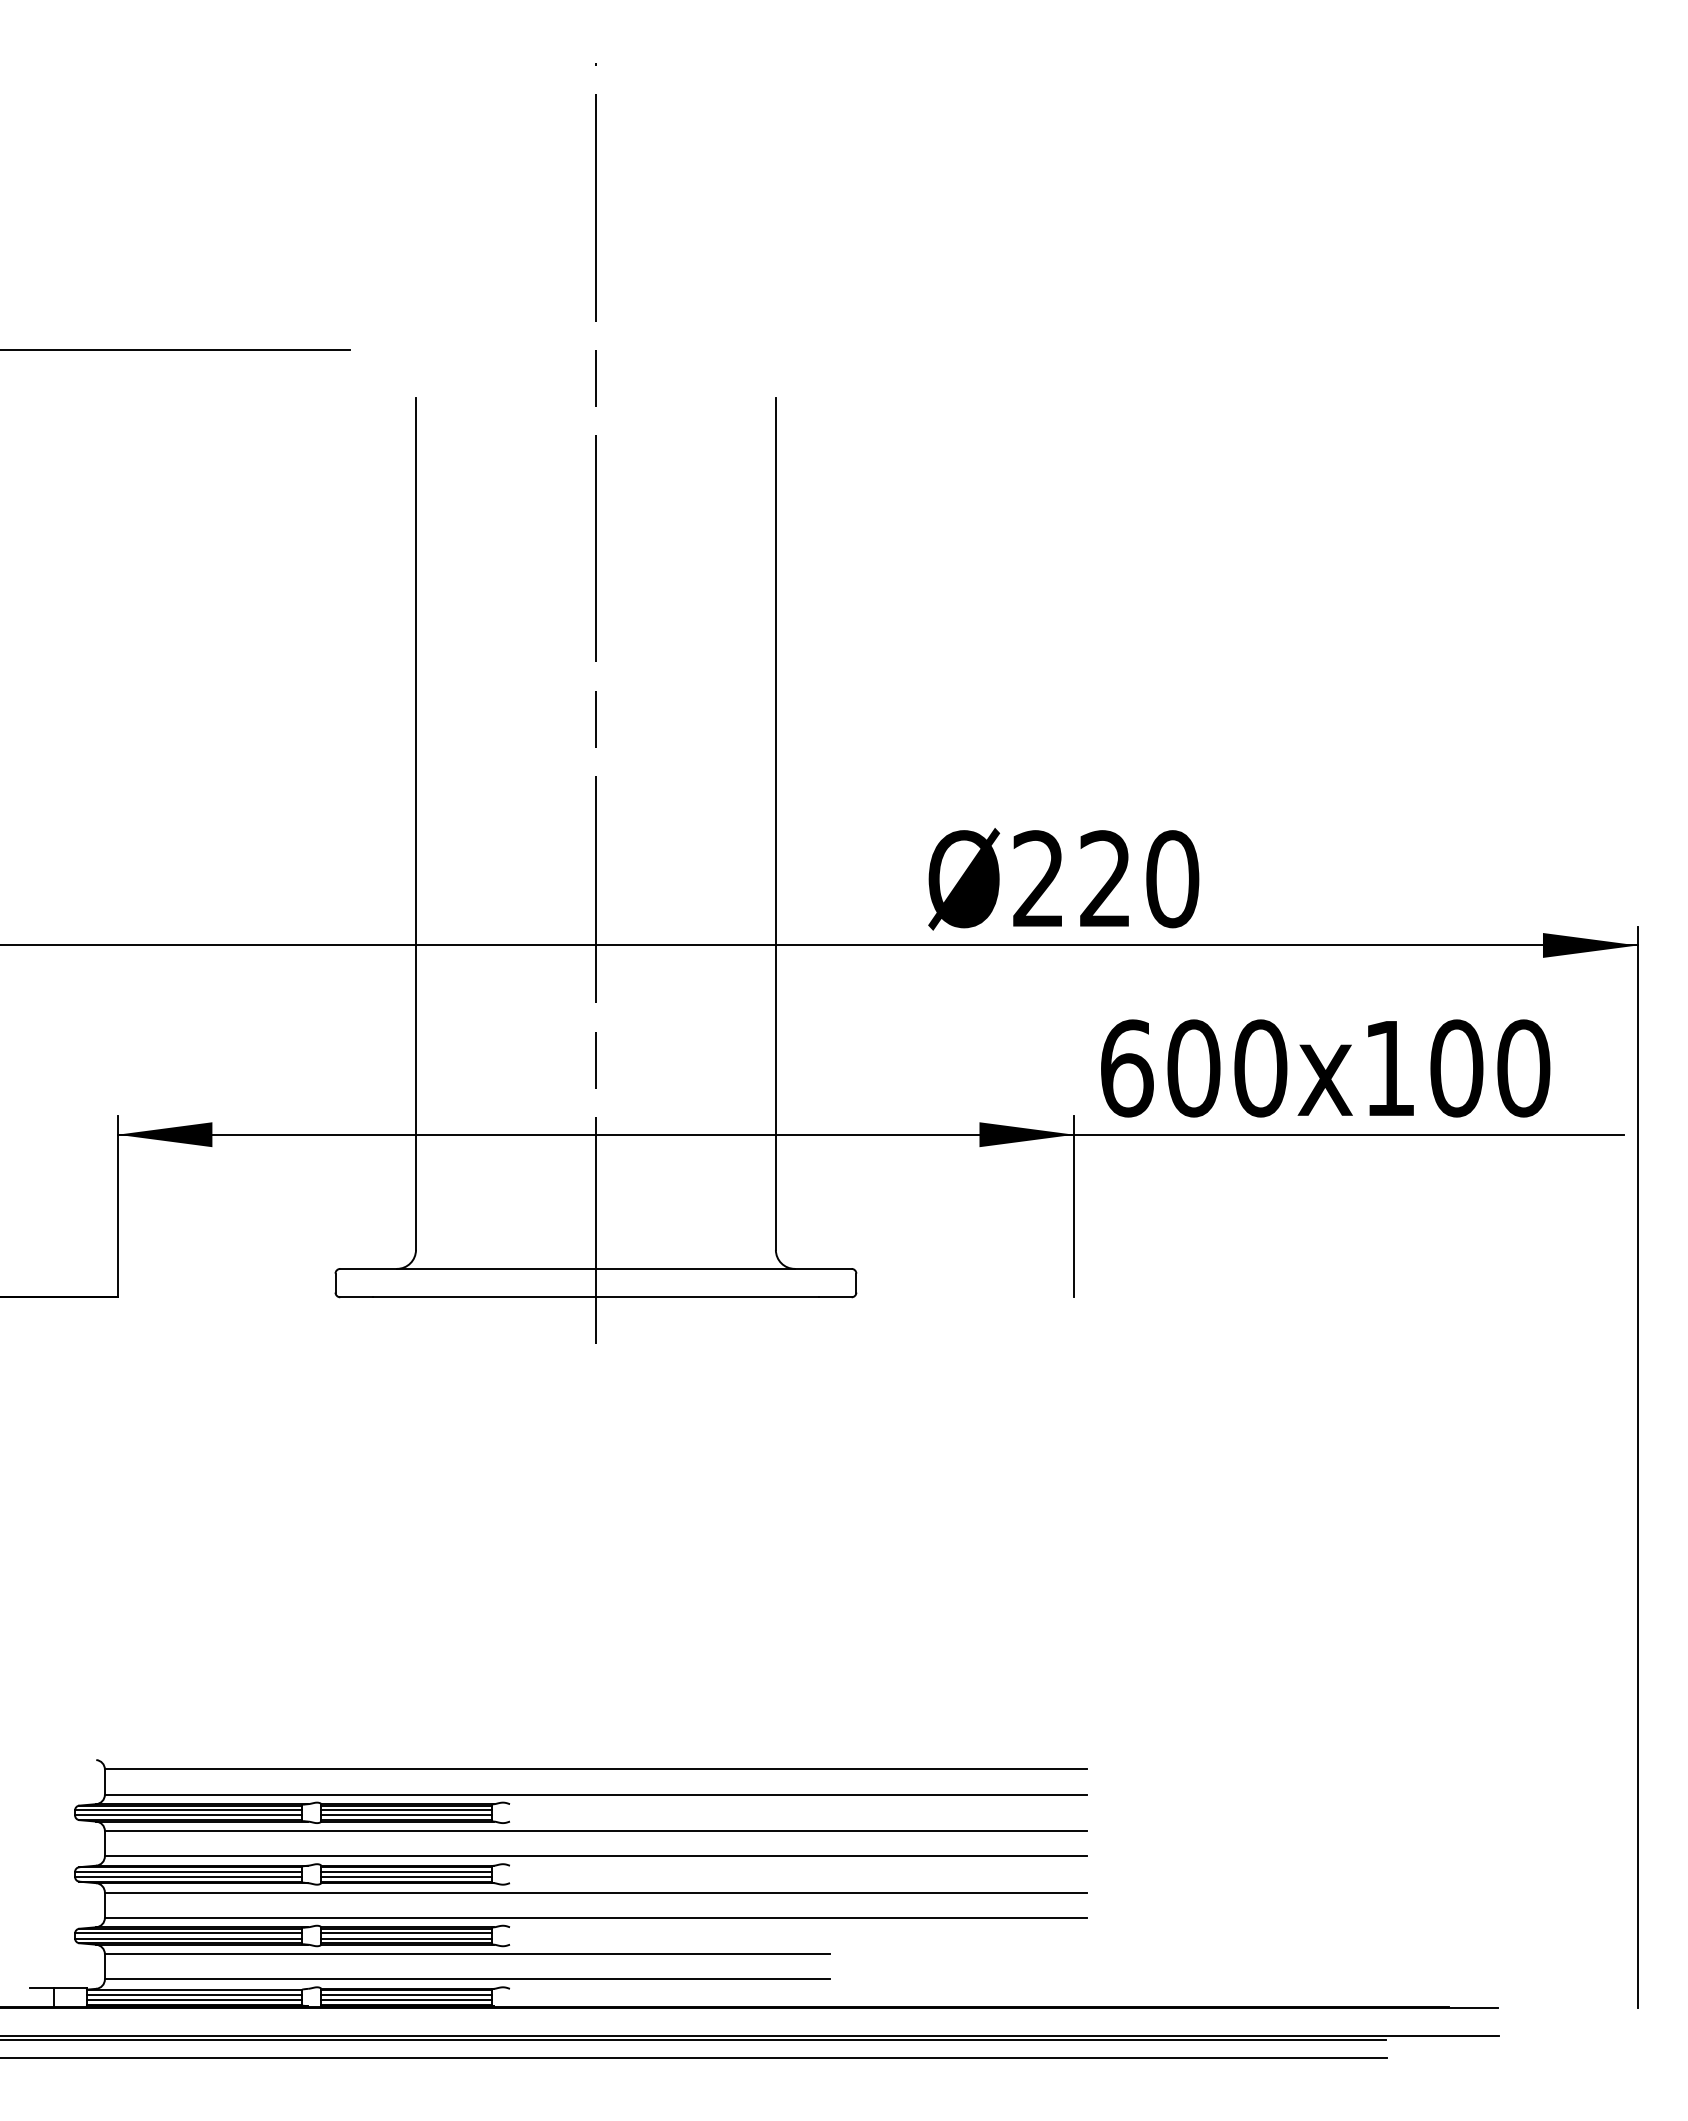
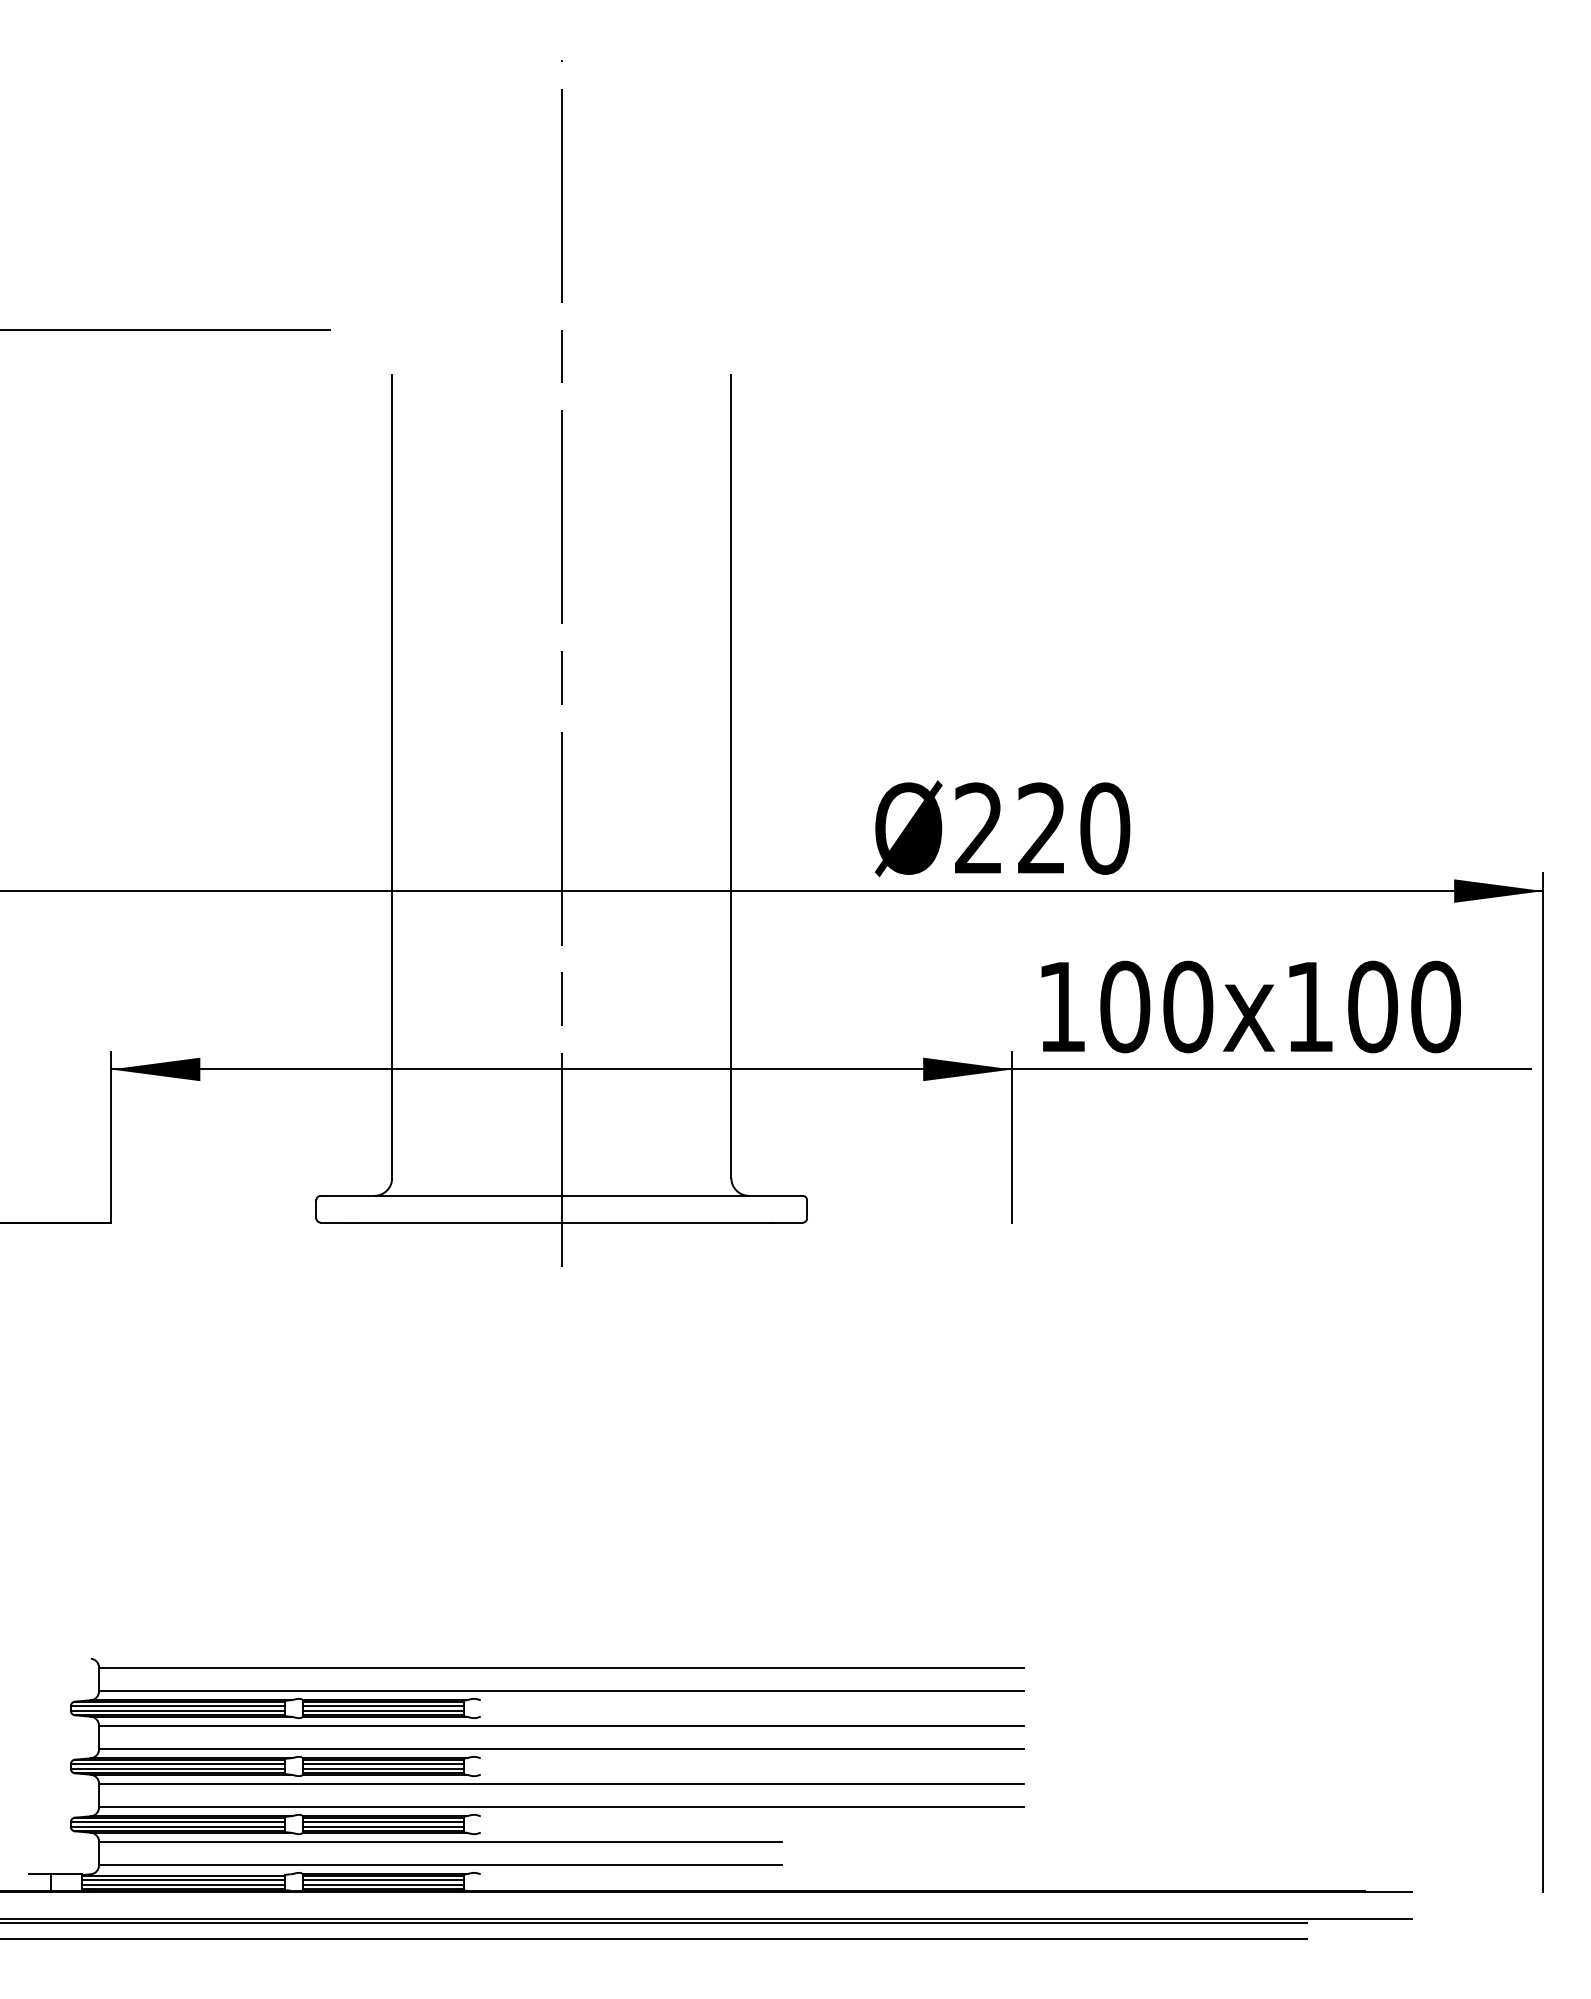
text: (1127, 1067) -> (1062, 1006), 600 -> 100

